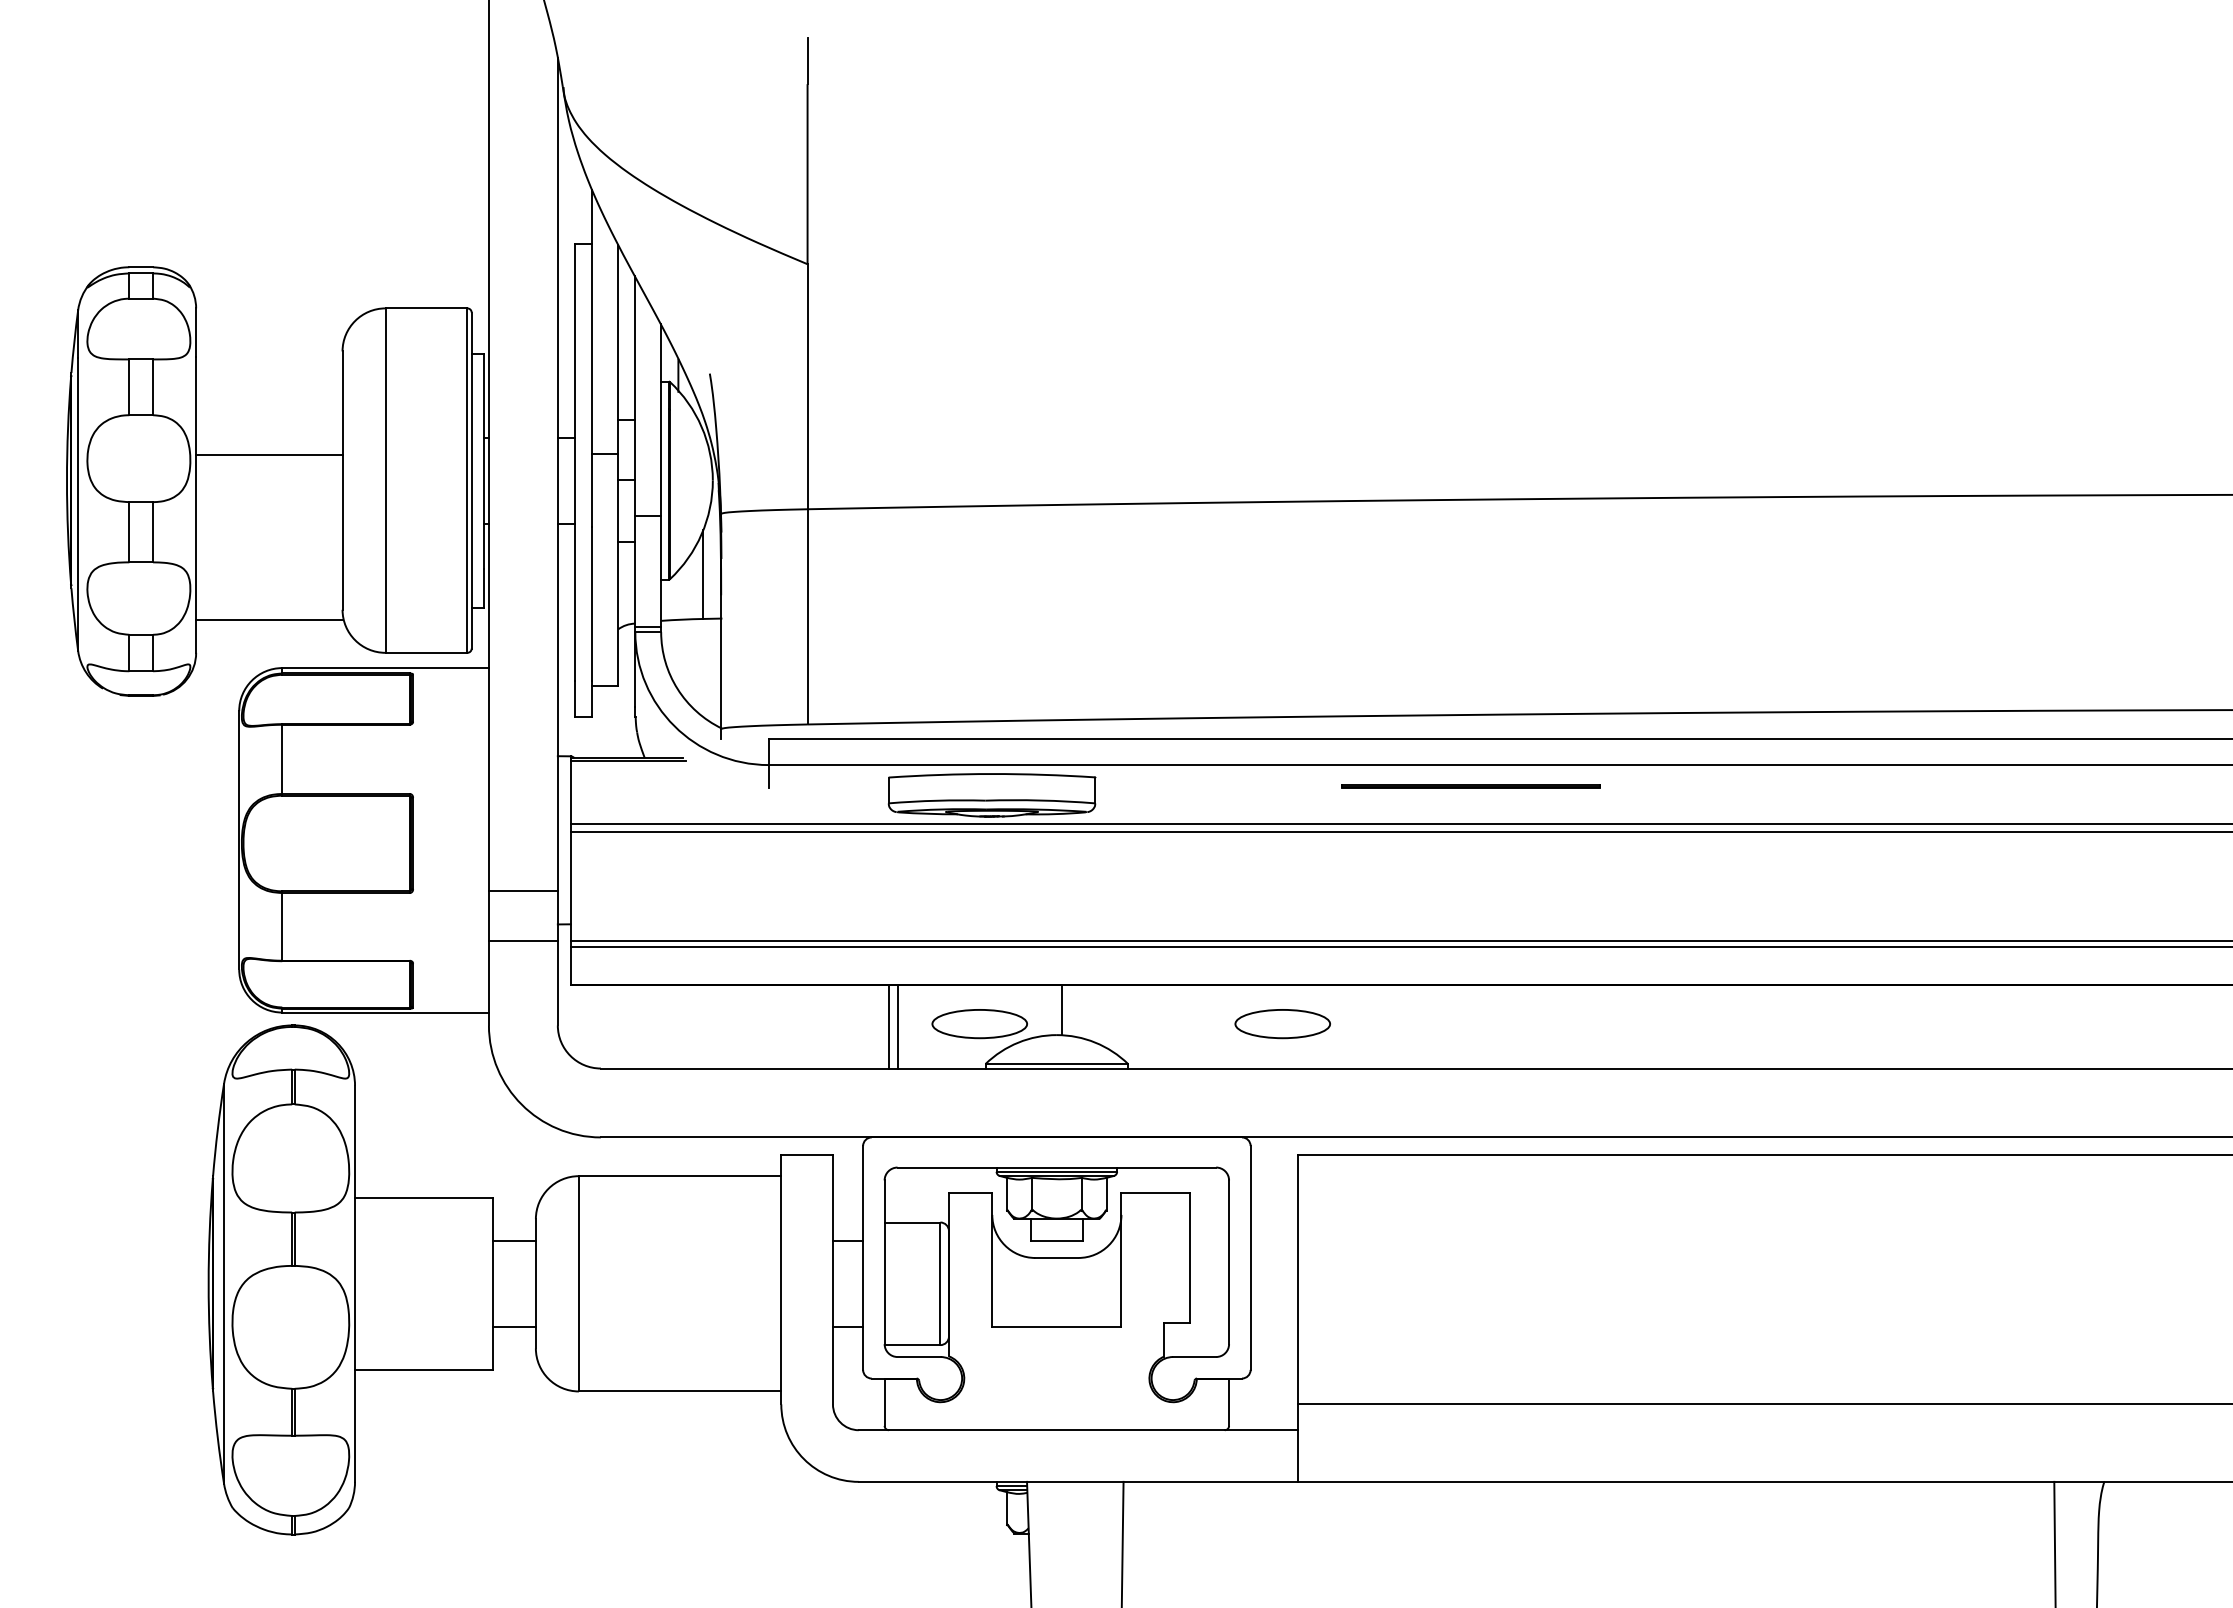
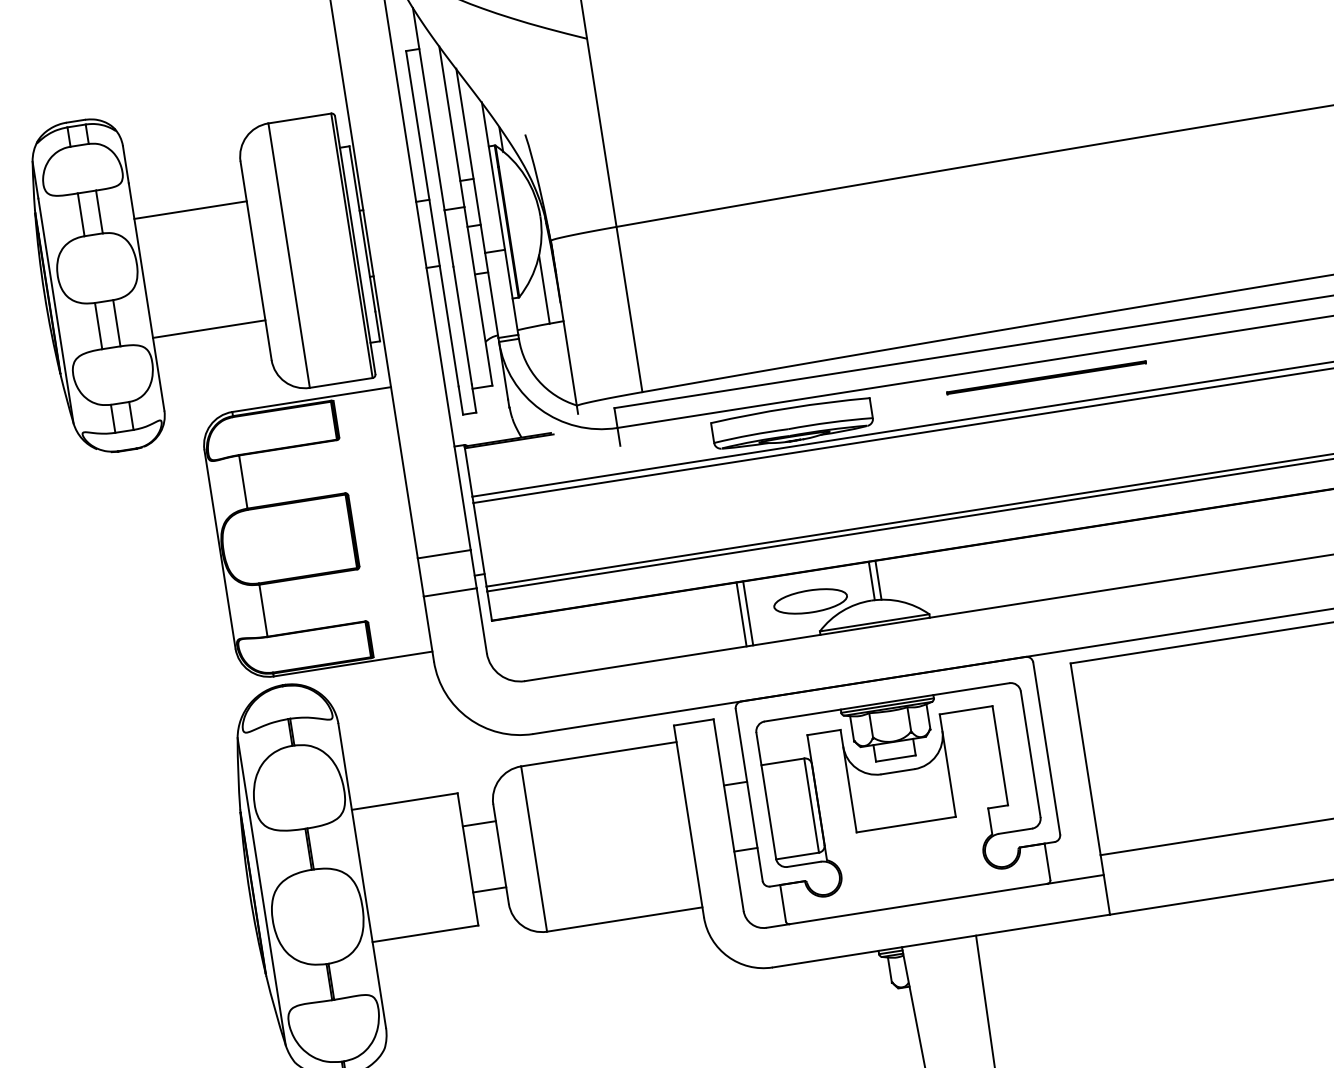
line: (269, 455) -> (190, 210), moved
line: (269, 620) -> (209, 329), moved
line: (1470, 786) -> (1045, 377), moved
line: (1070, 1010) -> (878, 580), added
part: (1282, 1024) -> (1043, 565), removed

